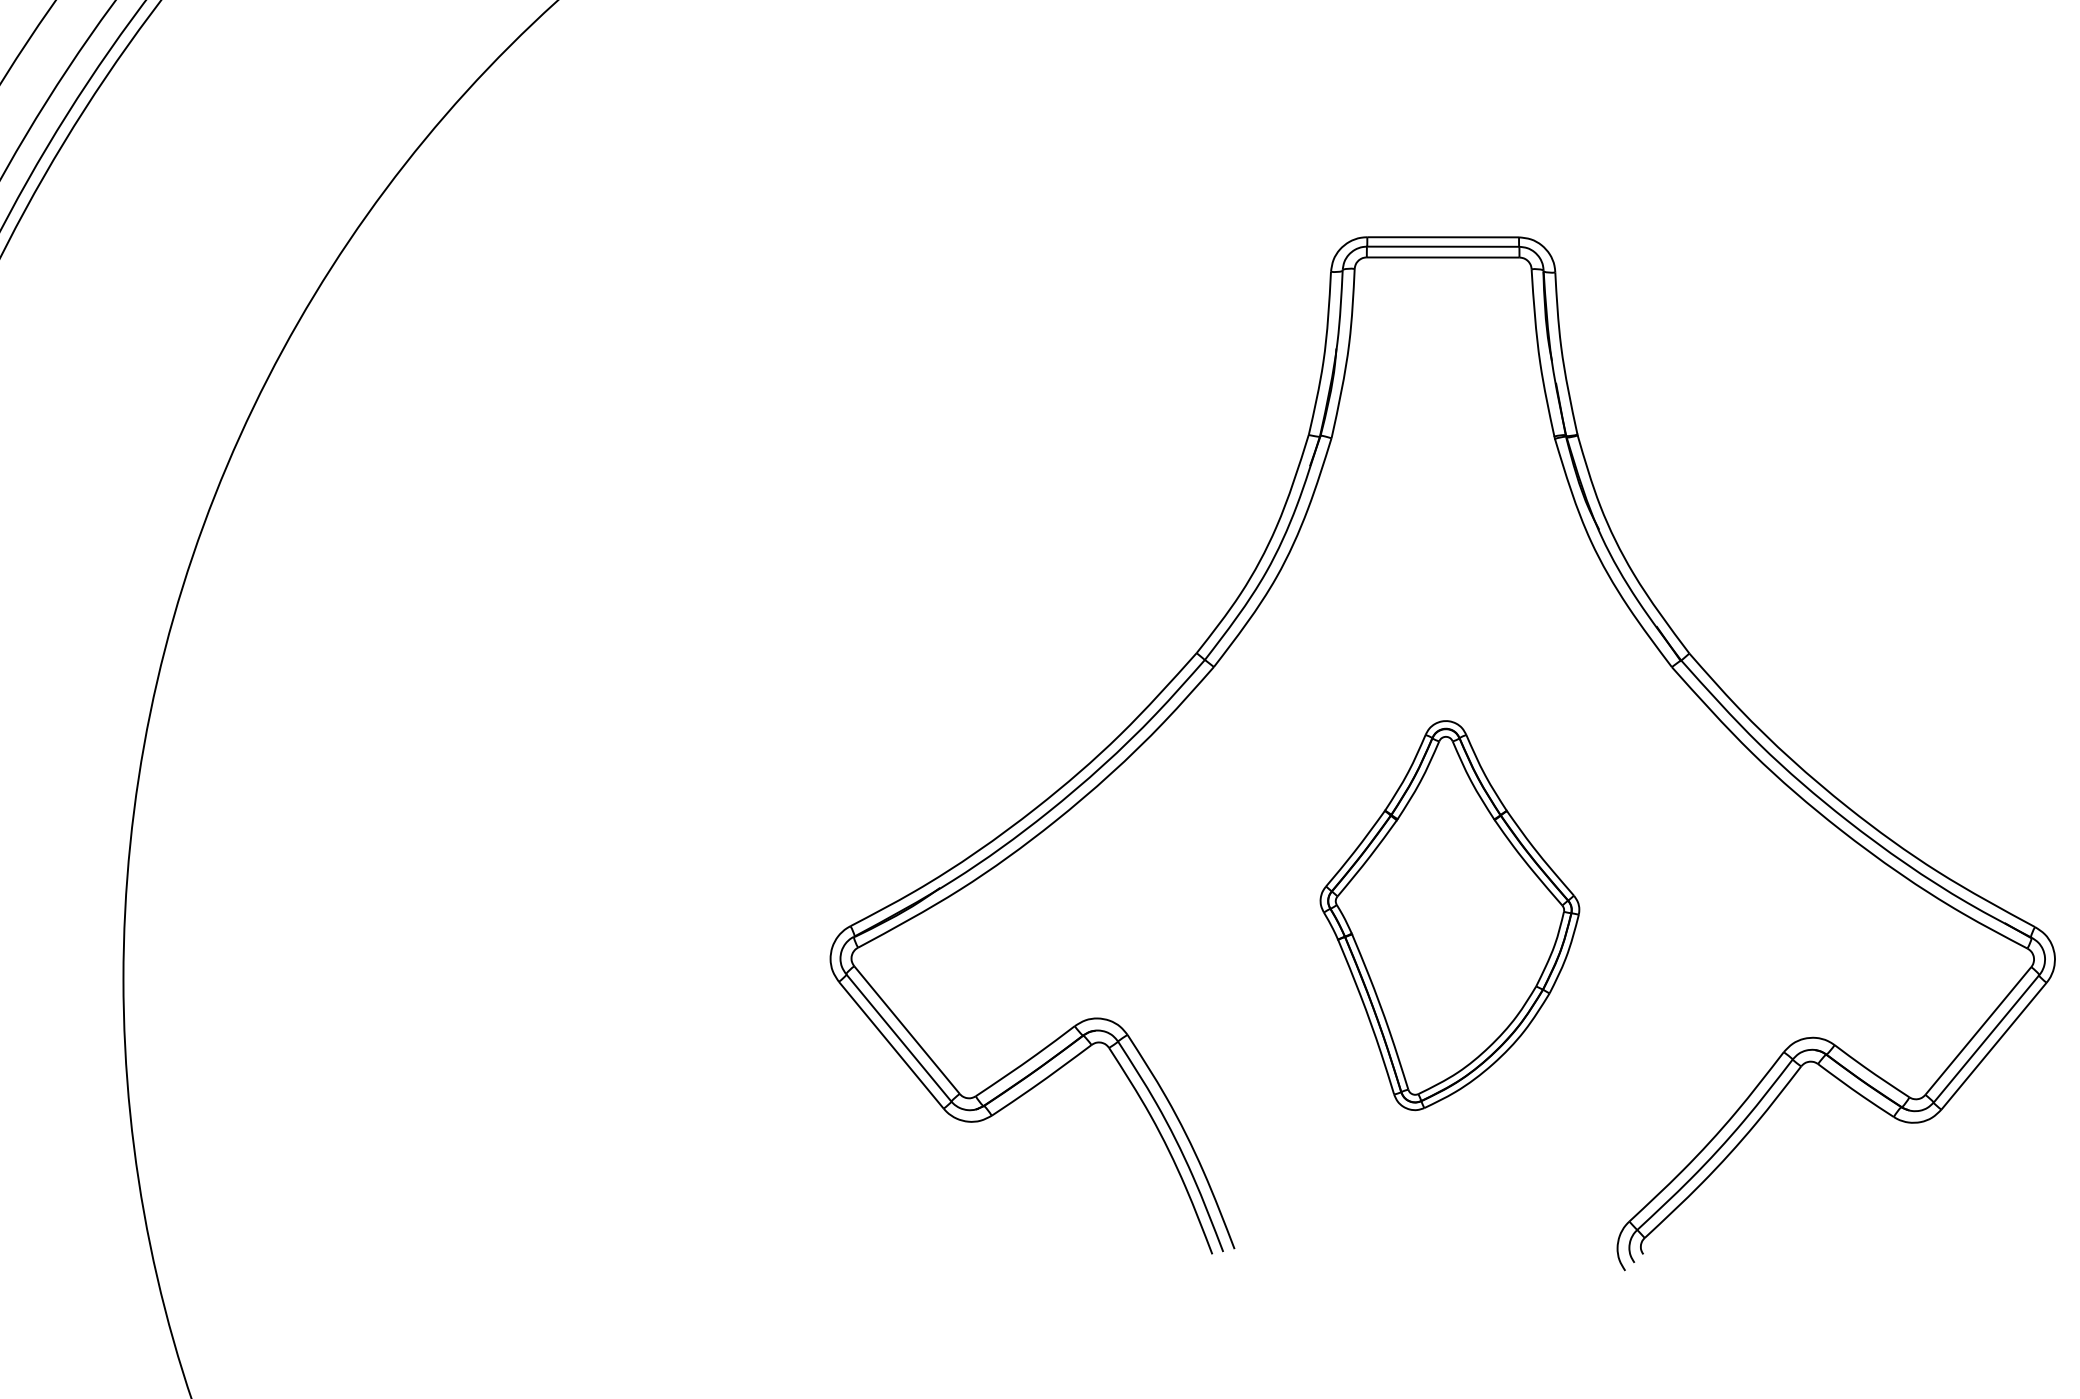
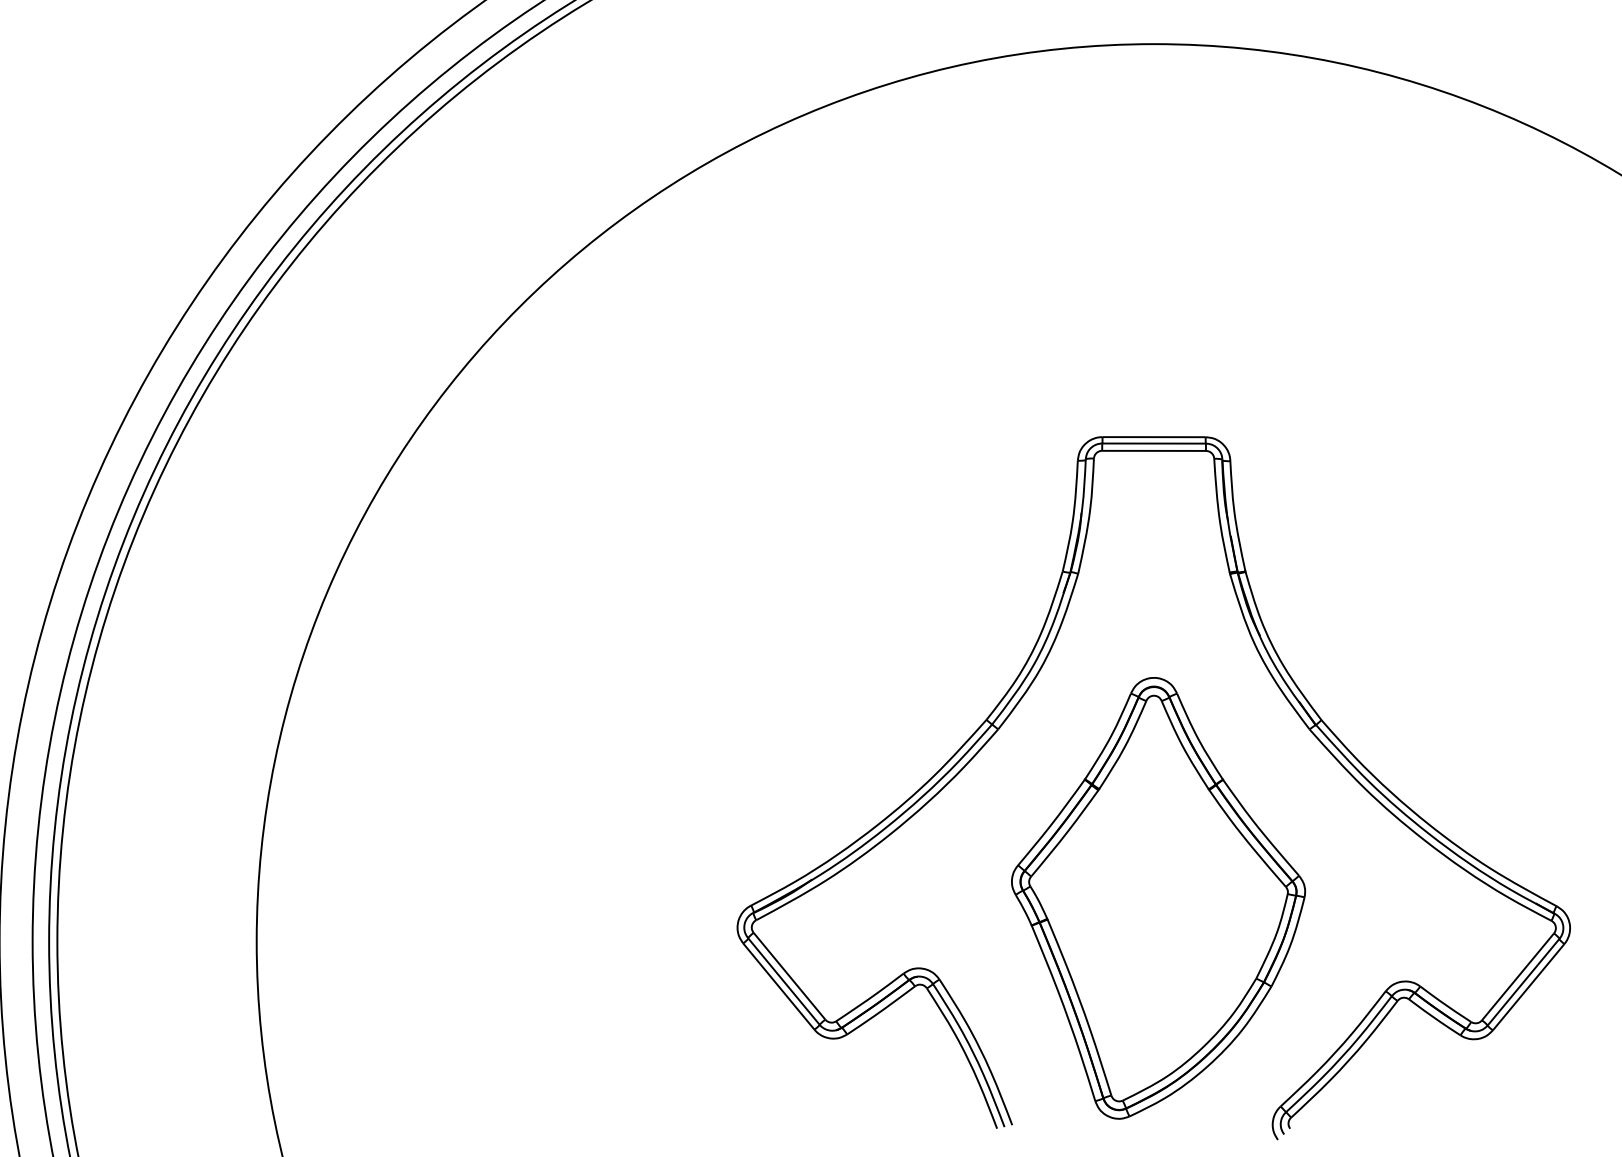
part: (1449, 915) -> (1158, 898), size x1.67

